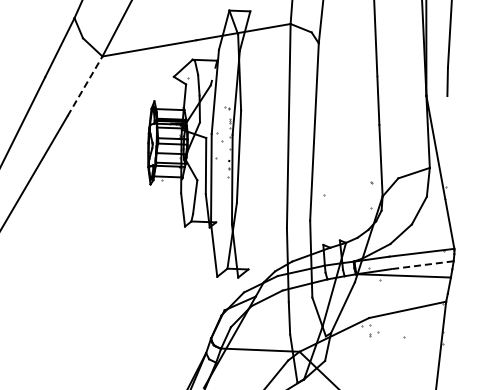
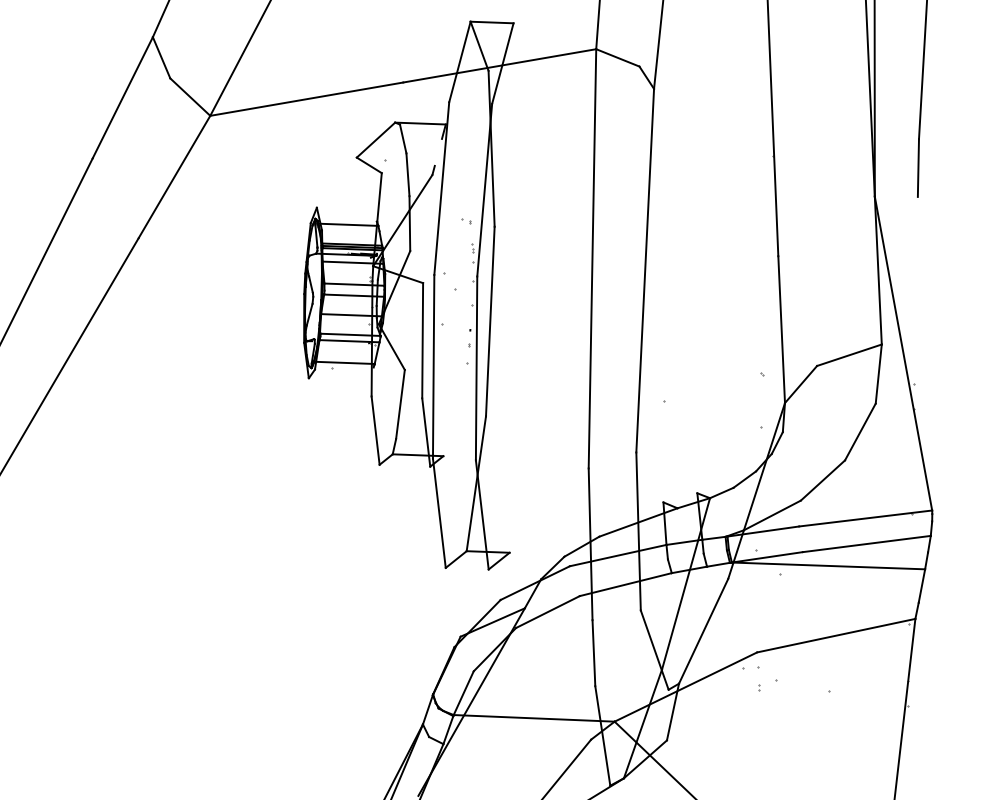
line: (85, 86) -> (175, 177), dashed -> solid
line: (422, 265) -> (866, 544), dashed -> solid

